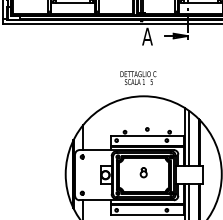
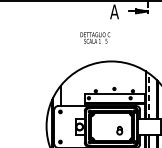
text: (138, 77) -> (95, 37), moved
line: (189, 137) -> (149, 95), solid -> dashed
part: (143, 172) -> (119, 130), moved

